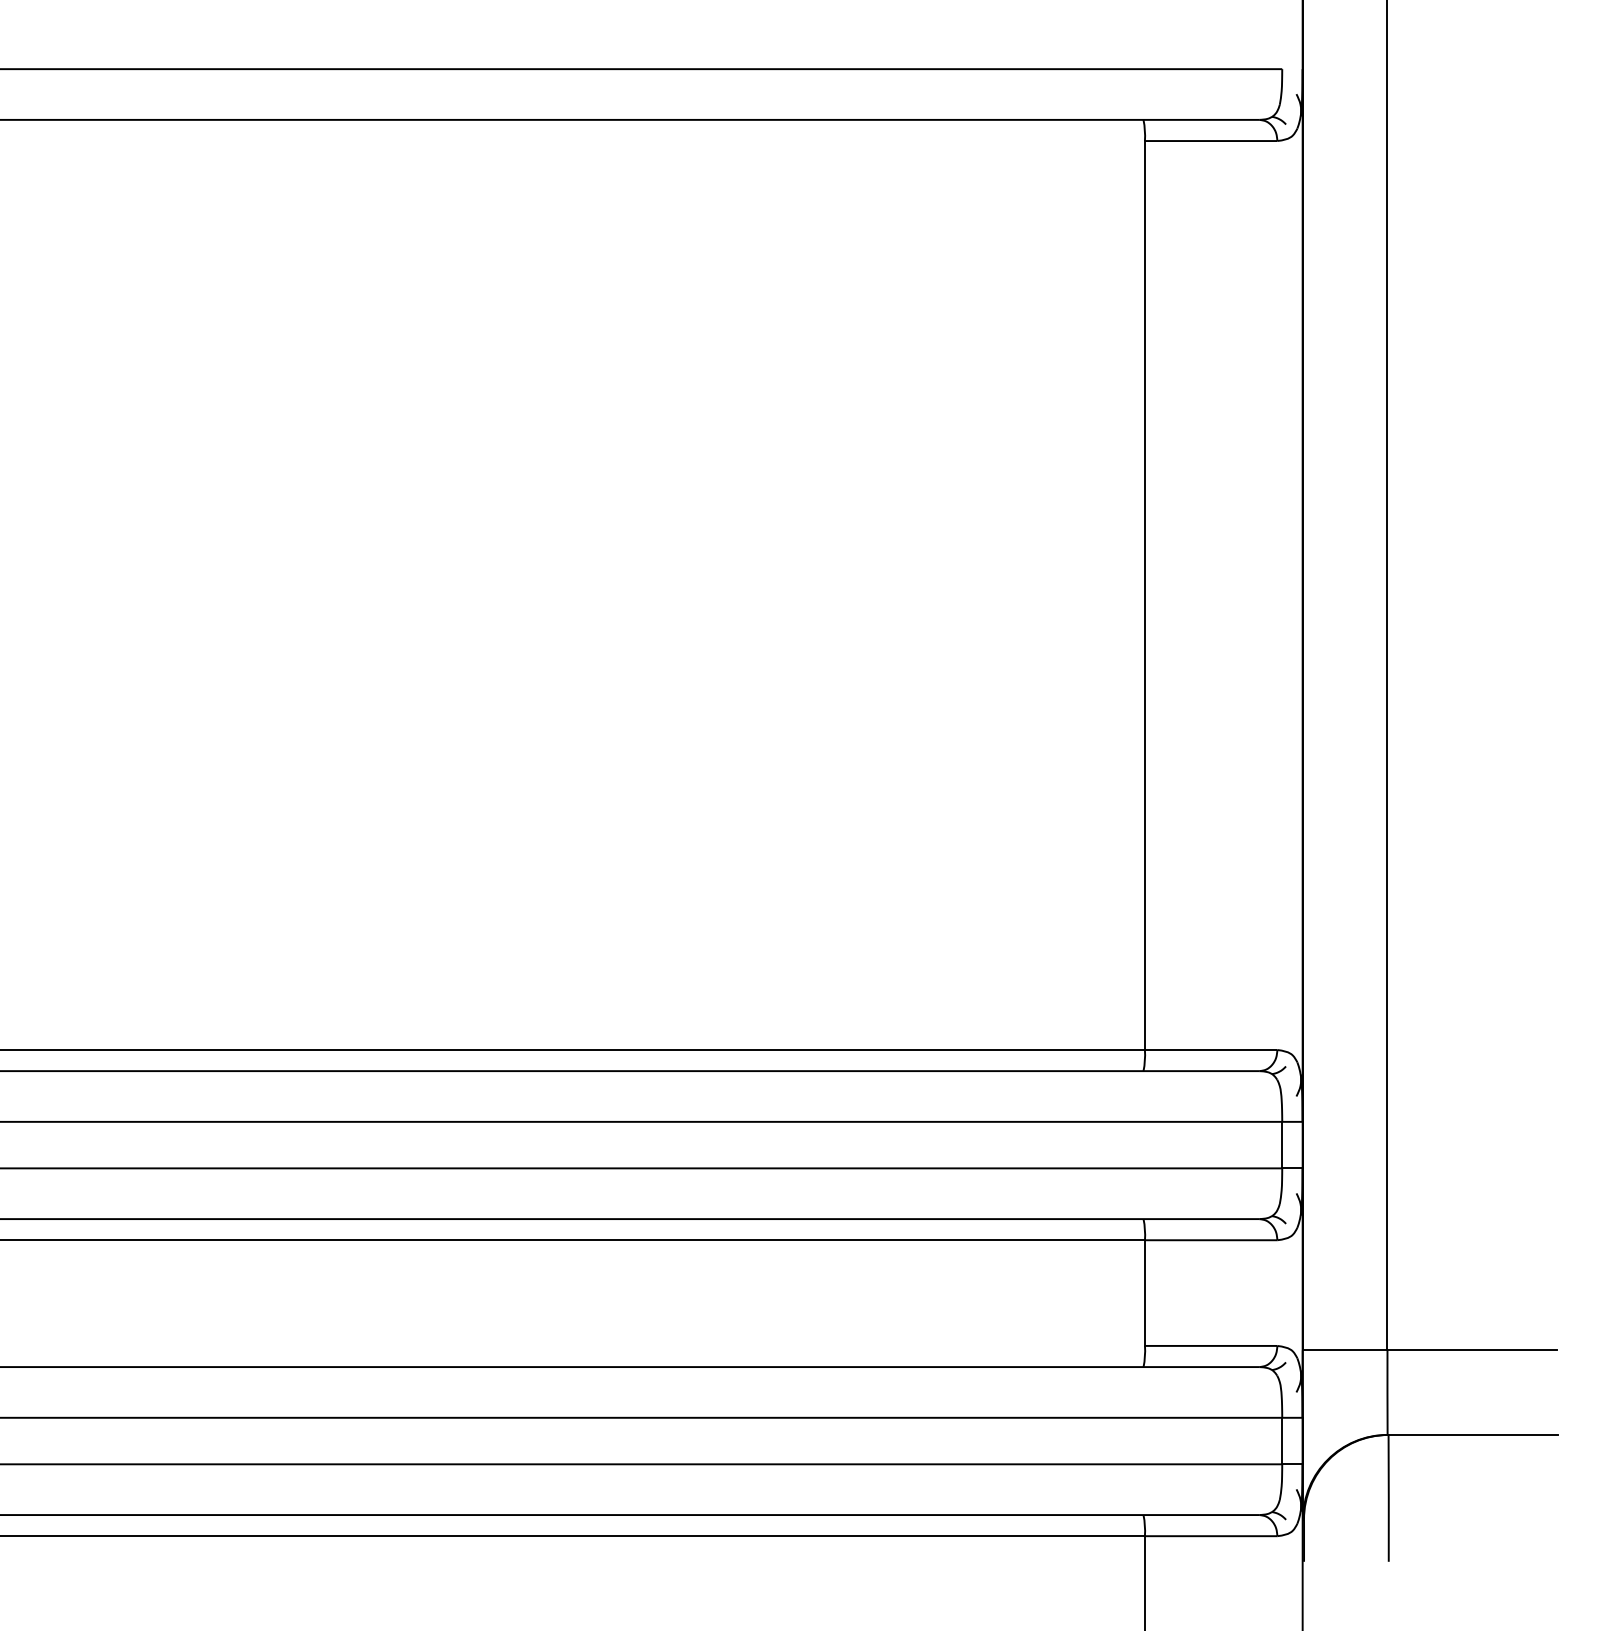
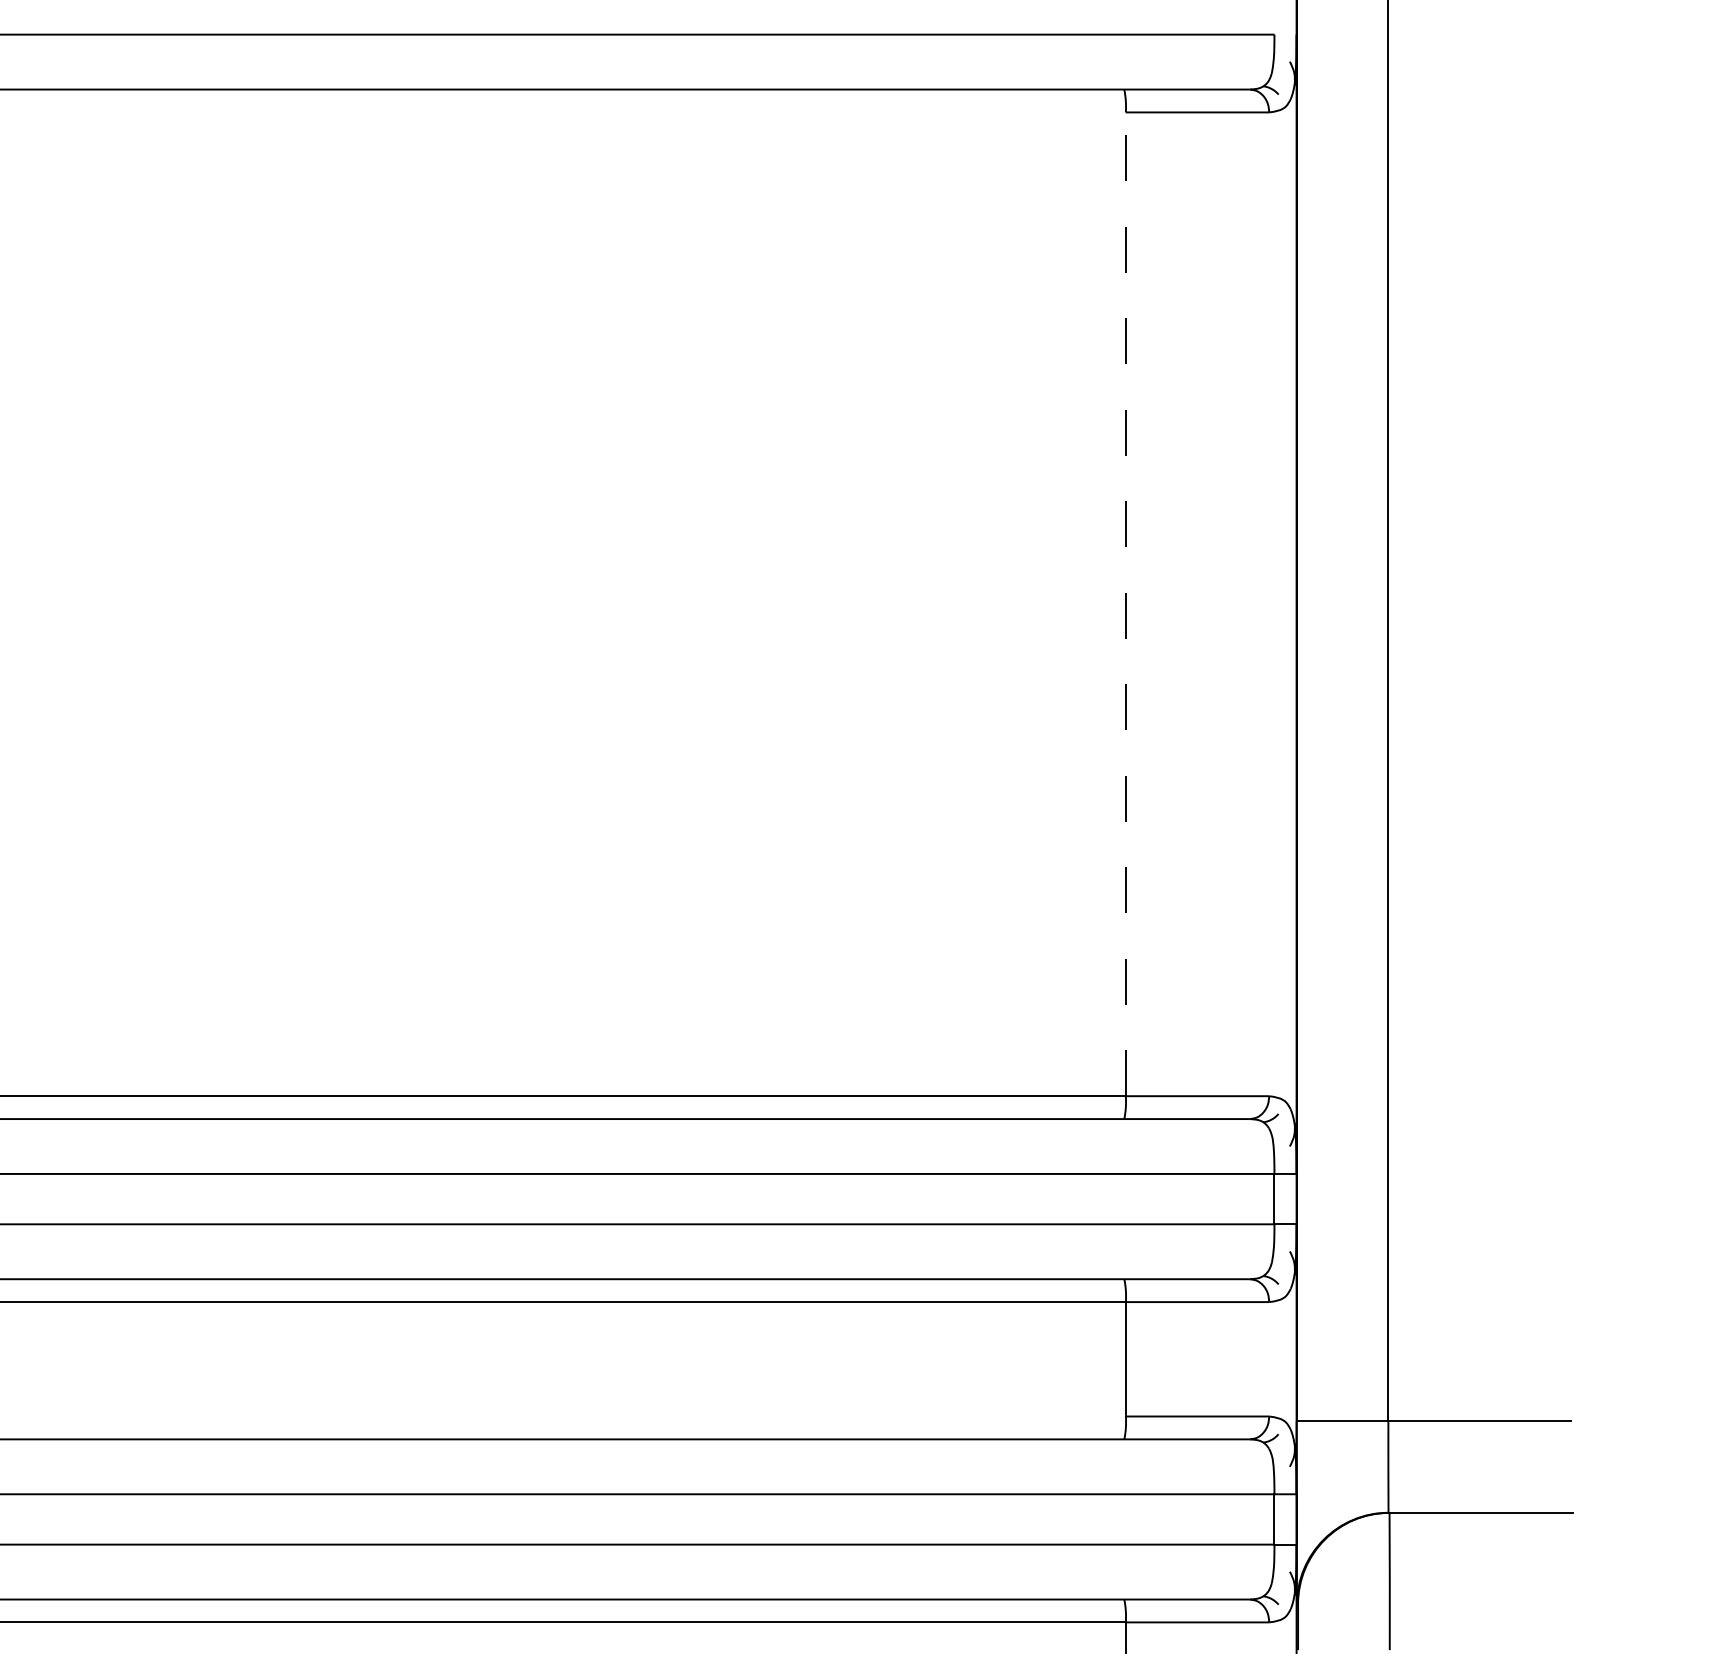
line: (1144, 595) -> (1125, 604), solid -> dashed

